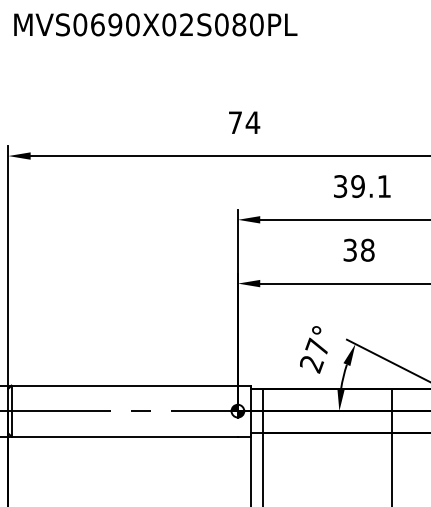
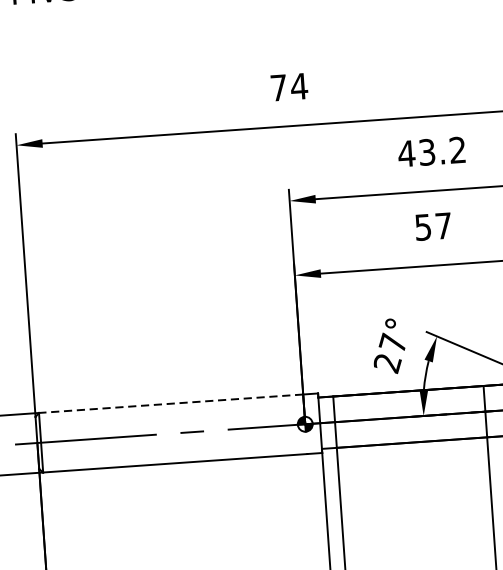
text: (361, 186) -> (431, 152), 39.1 -> 43.2
text: (359, 249) -> (433, 225), 38 -> 57
line: (124, 385) -> (170, 403), solid -> dashed

